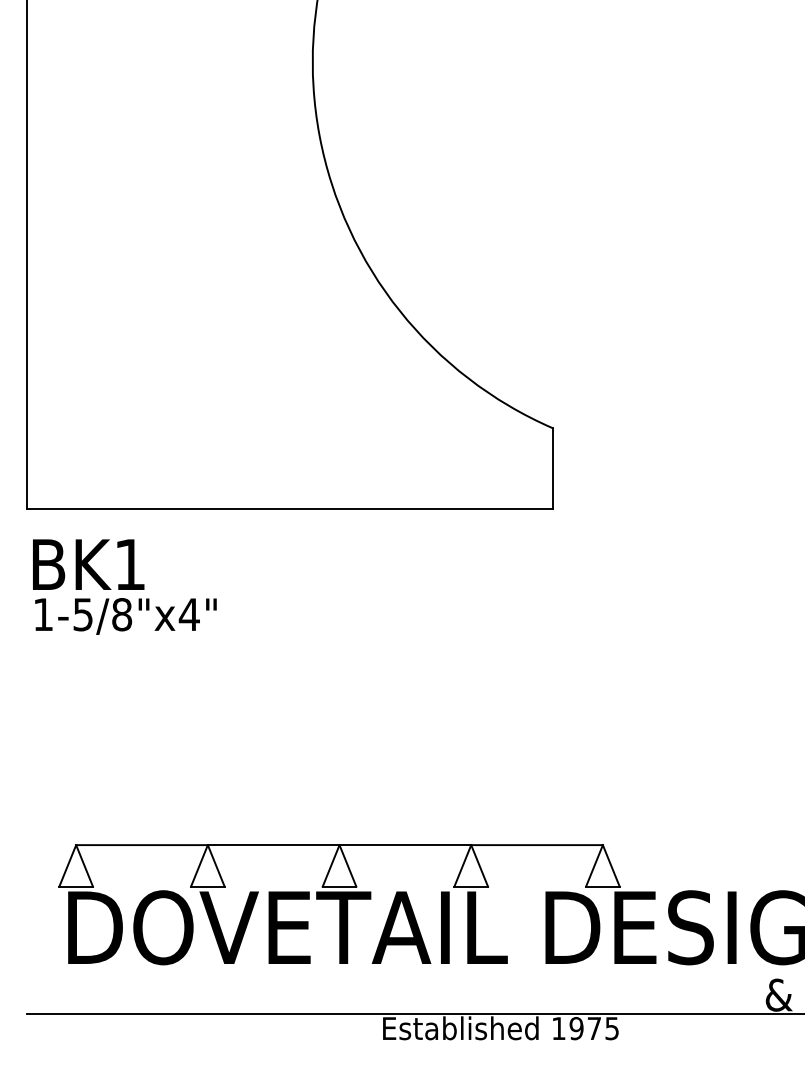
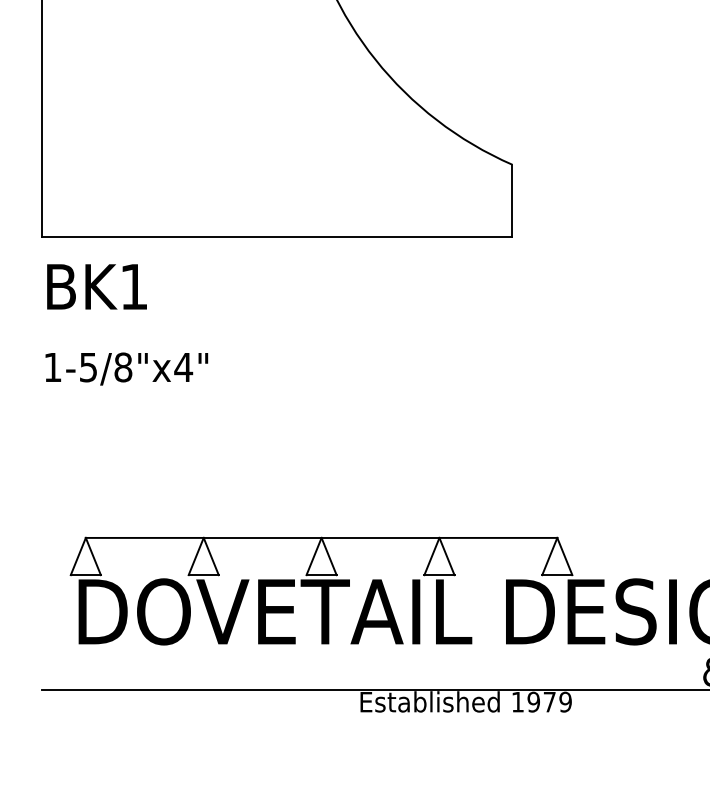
text: (125, 616) -> (126, 369), moved
text: (612, 1028) -> (565, 702), 1975 -> 1979

